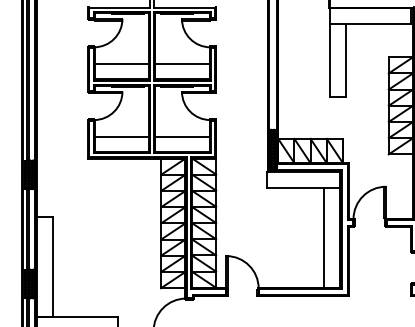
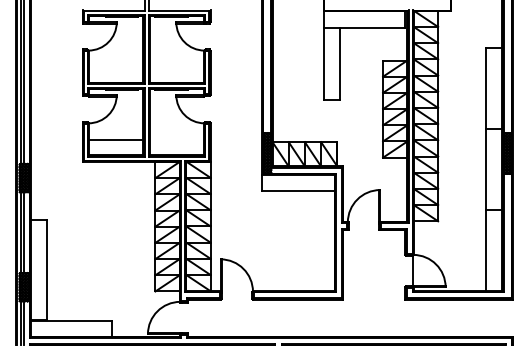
line: (122, 64) -> (116, 67), removed
line: (182, 64) -> (176, 67), removed
line: (182, 136) -> (176, 139), removed
line: (324, 238) -> (318, 241), removed

